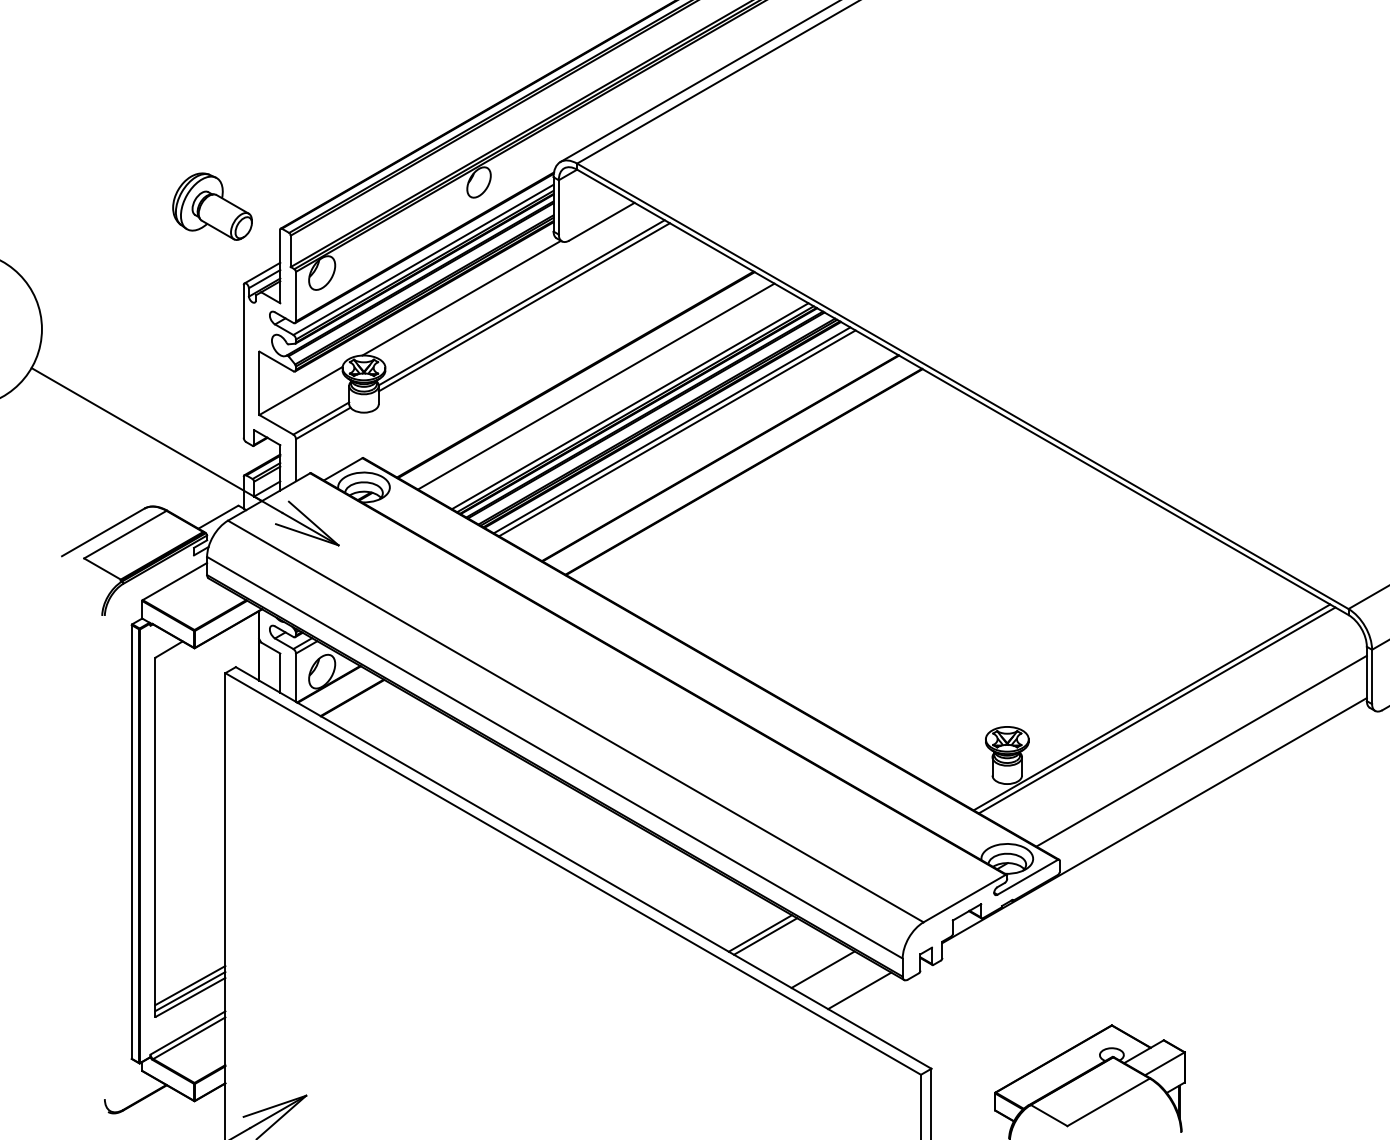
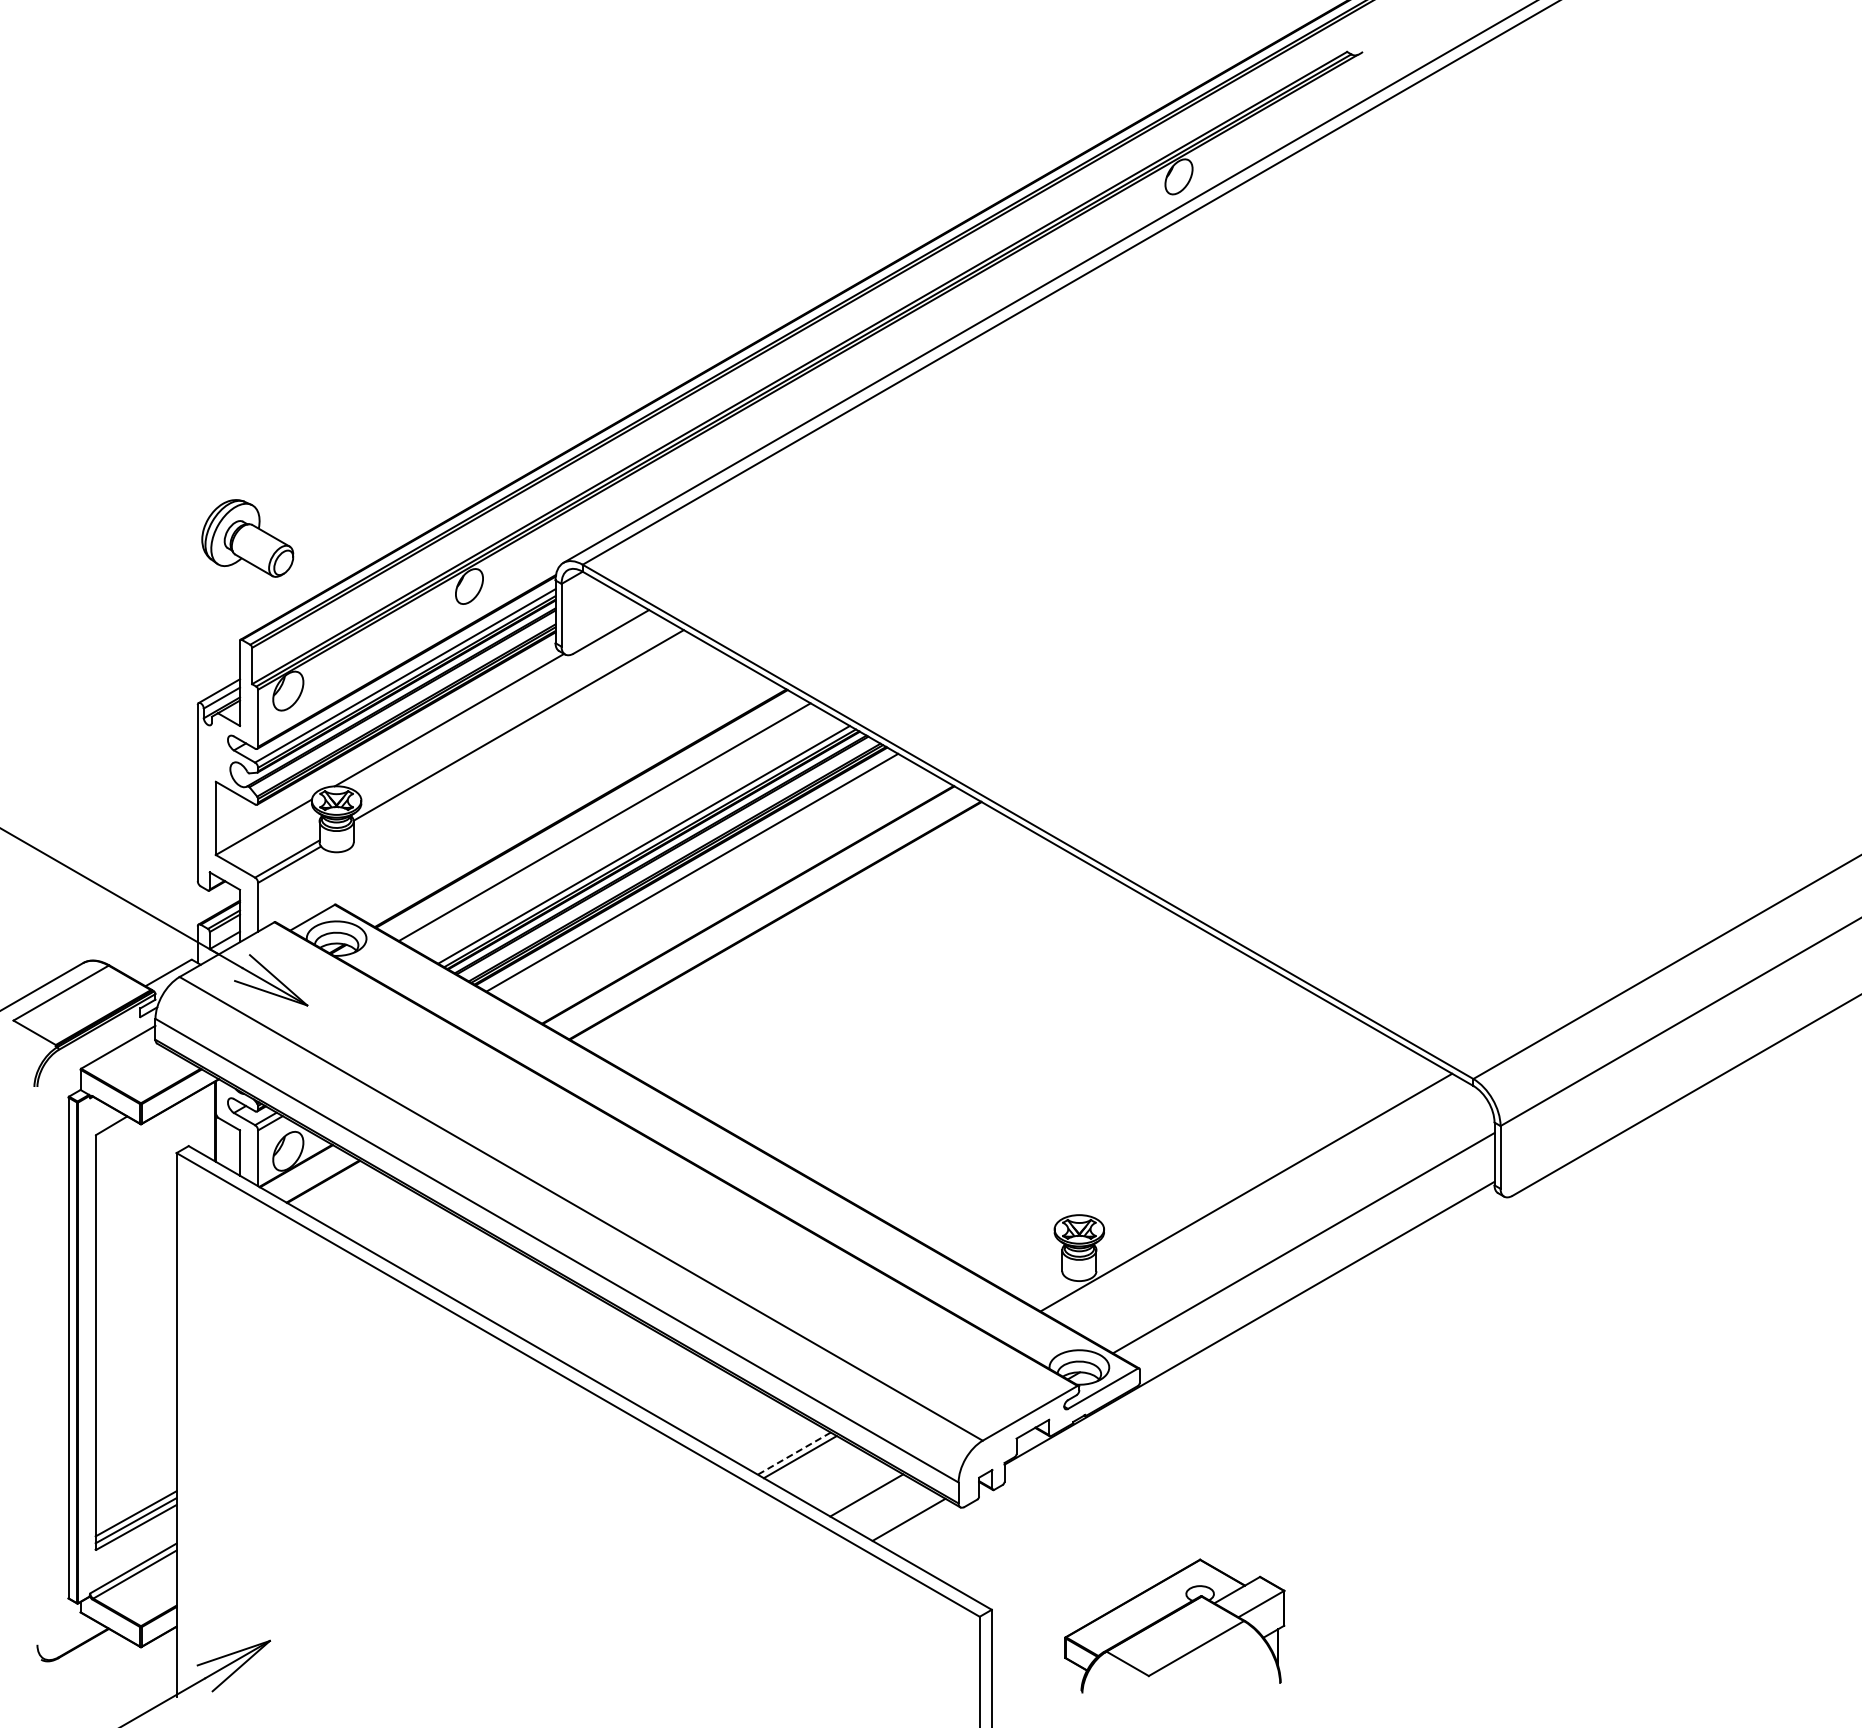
part: (212, 206) -> (247, 538), moved
line: (524, 307) -> (521, 730), removed
line: (677, 433) -> (698, 876), removed
line: (1157, 709) -> (1252, 1195), removed
line: (759, 933) -> (793, 1453), solid -> dashed

